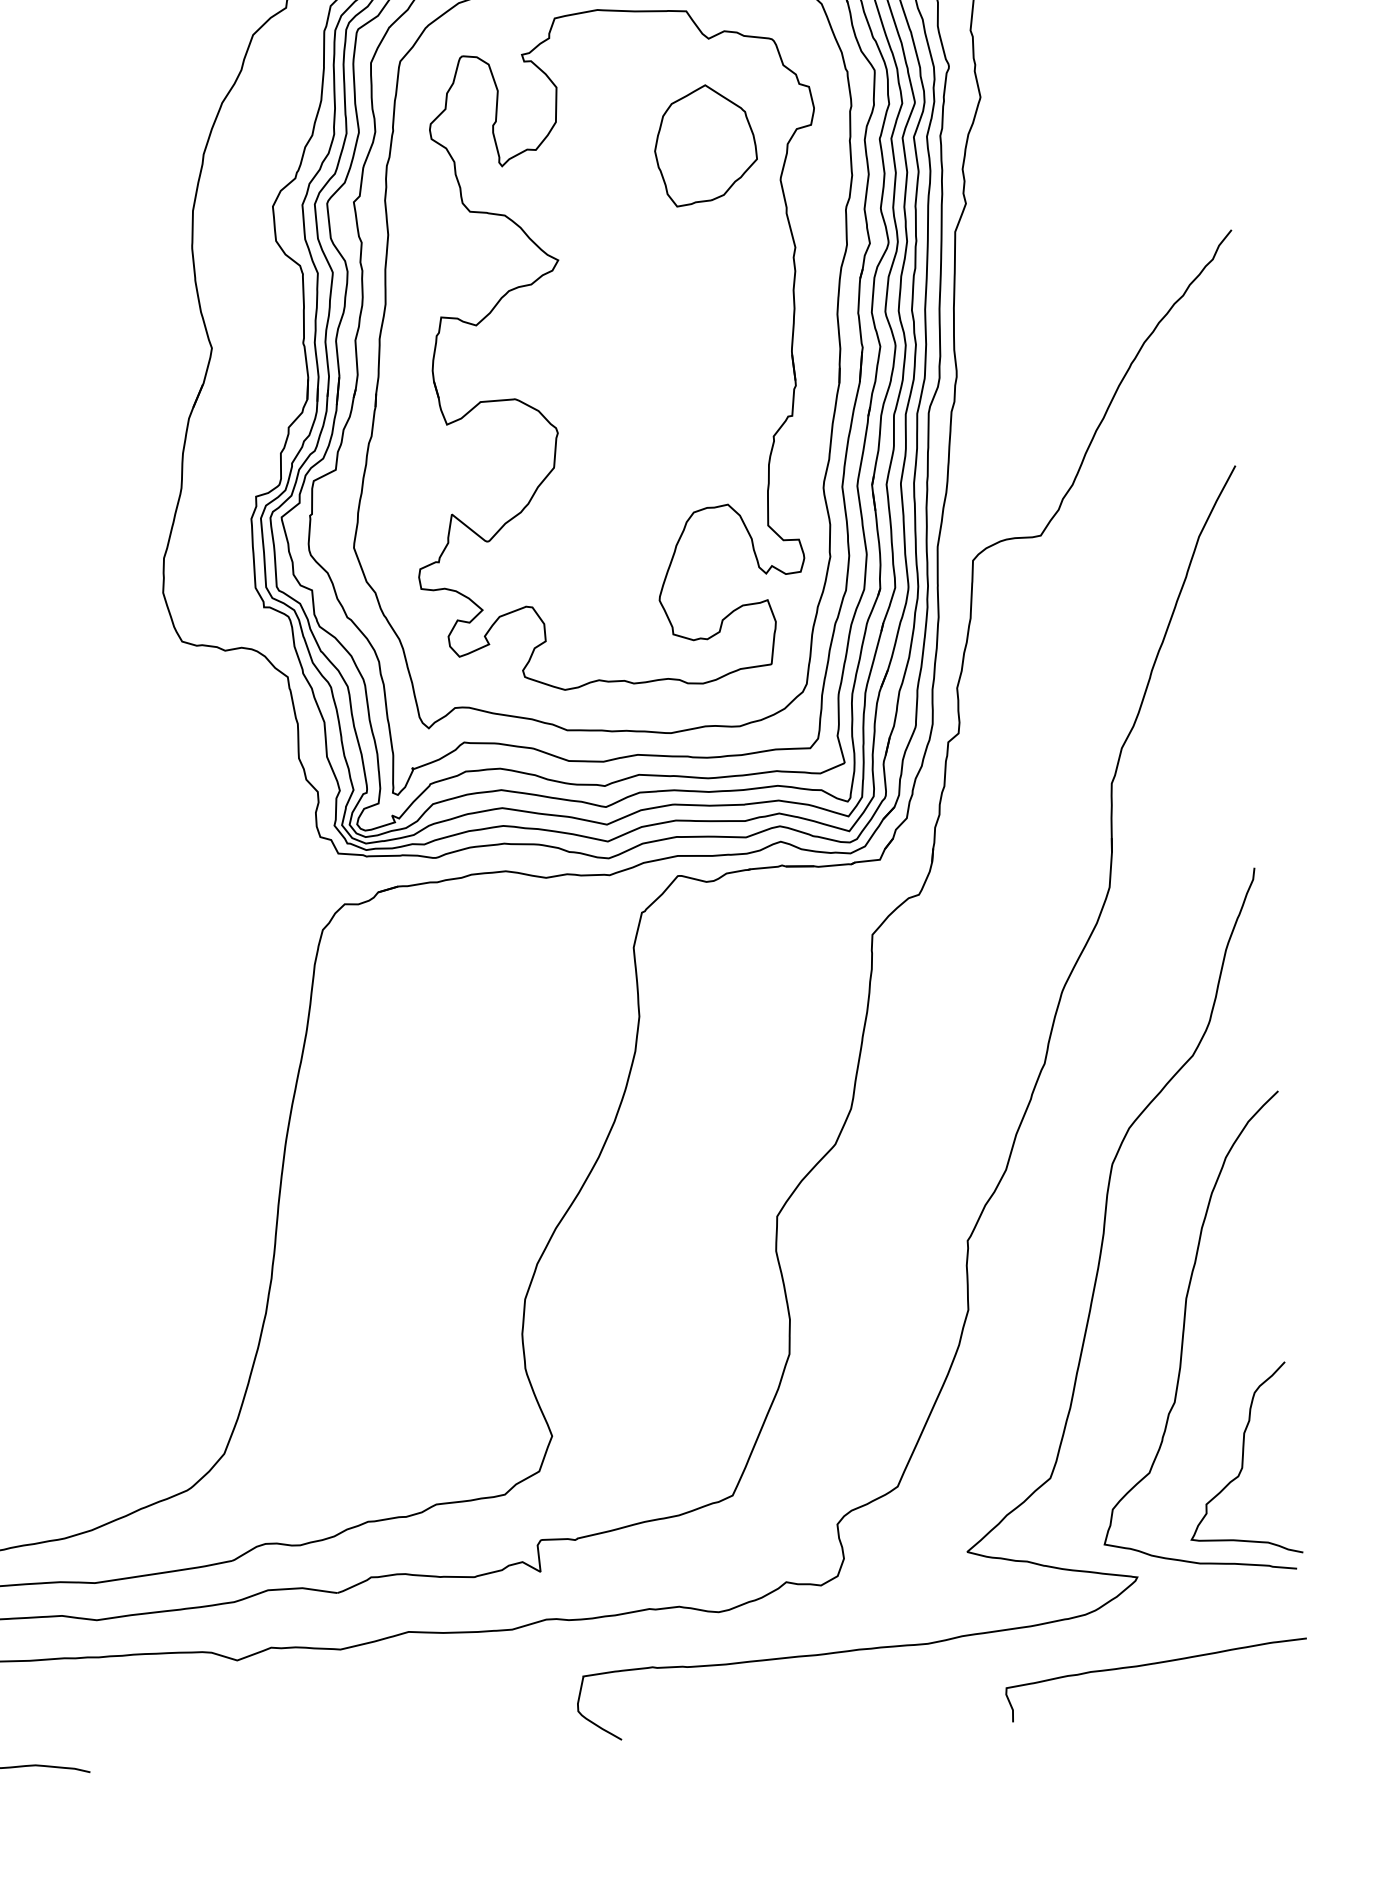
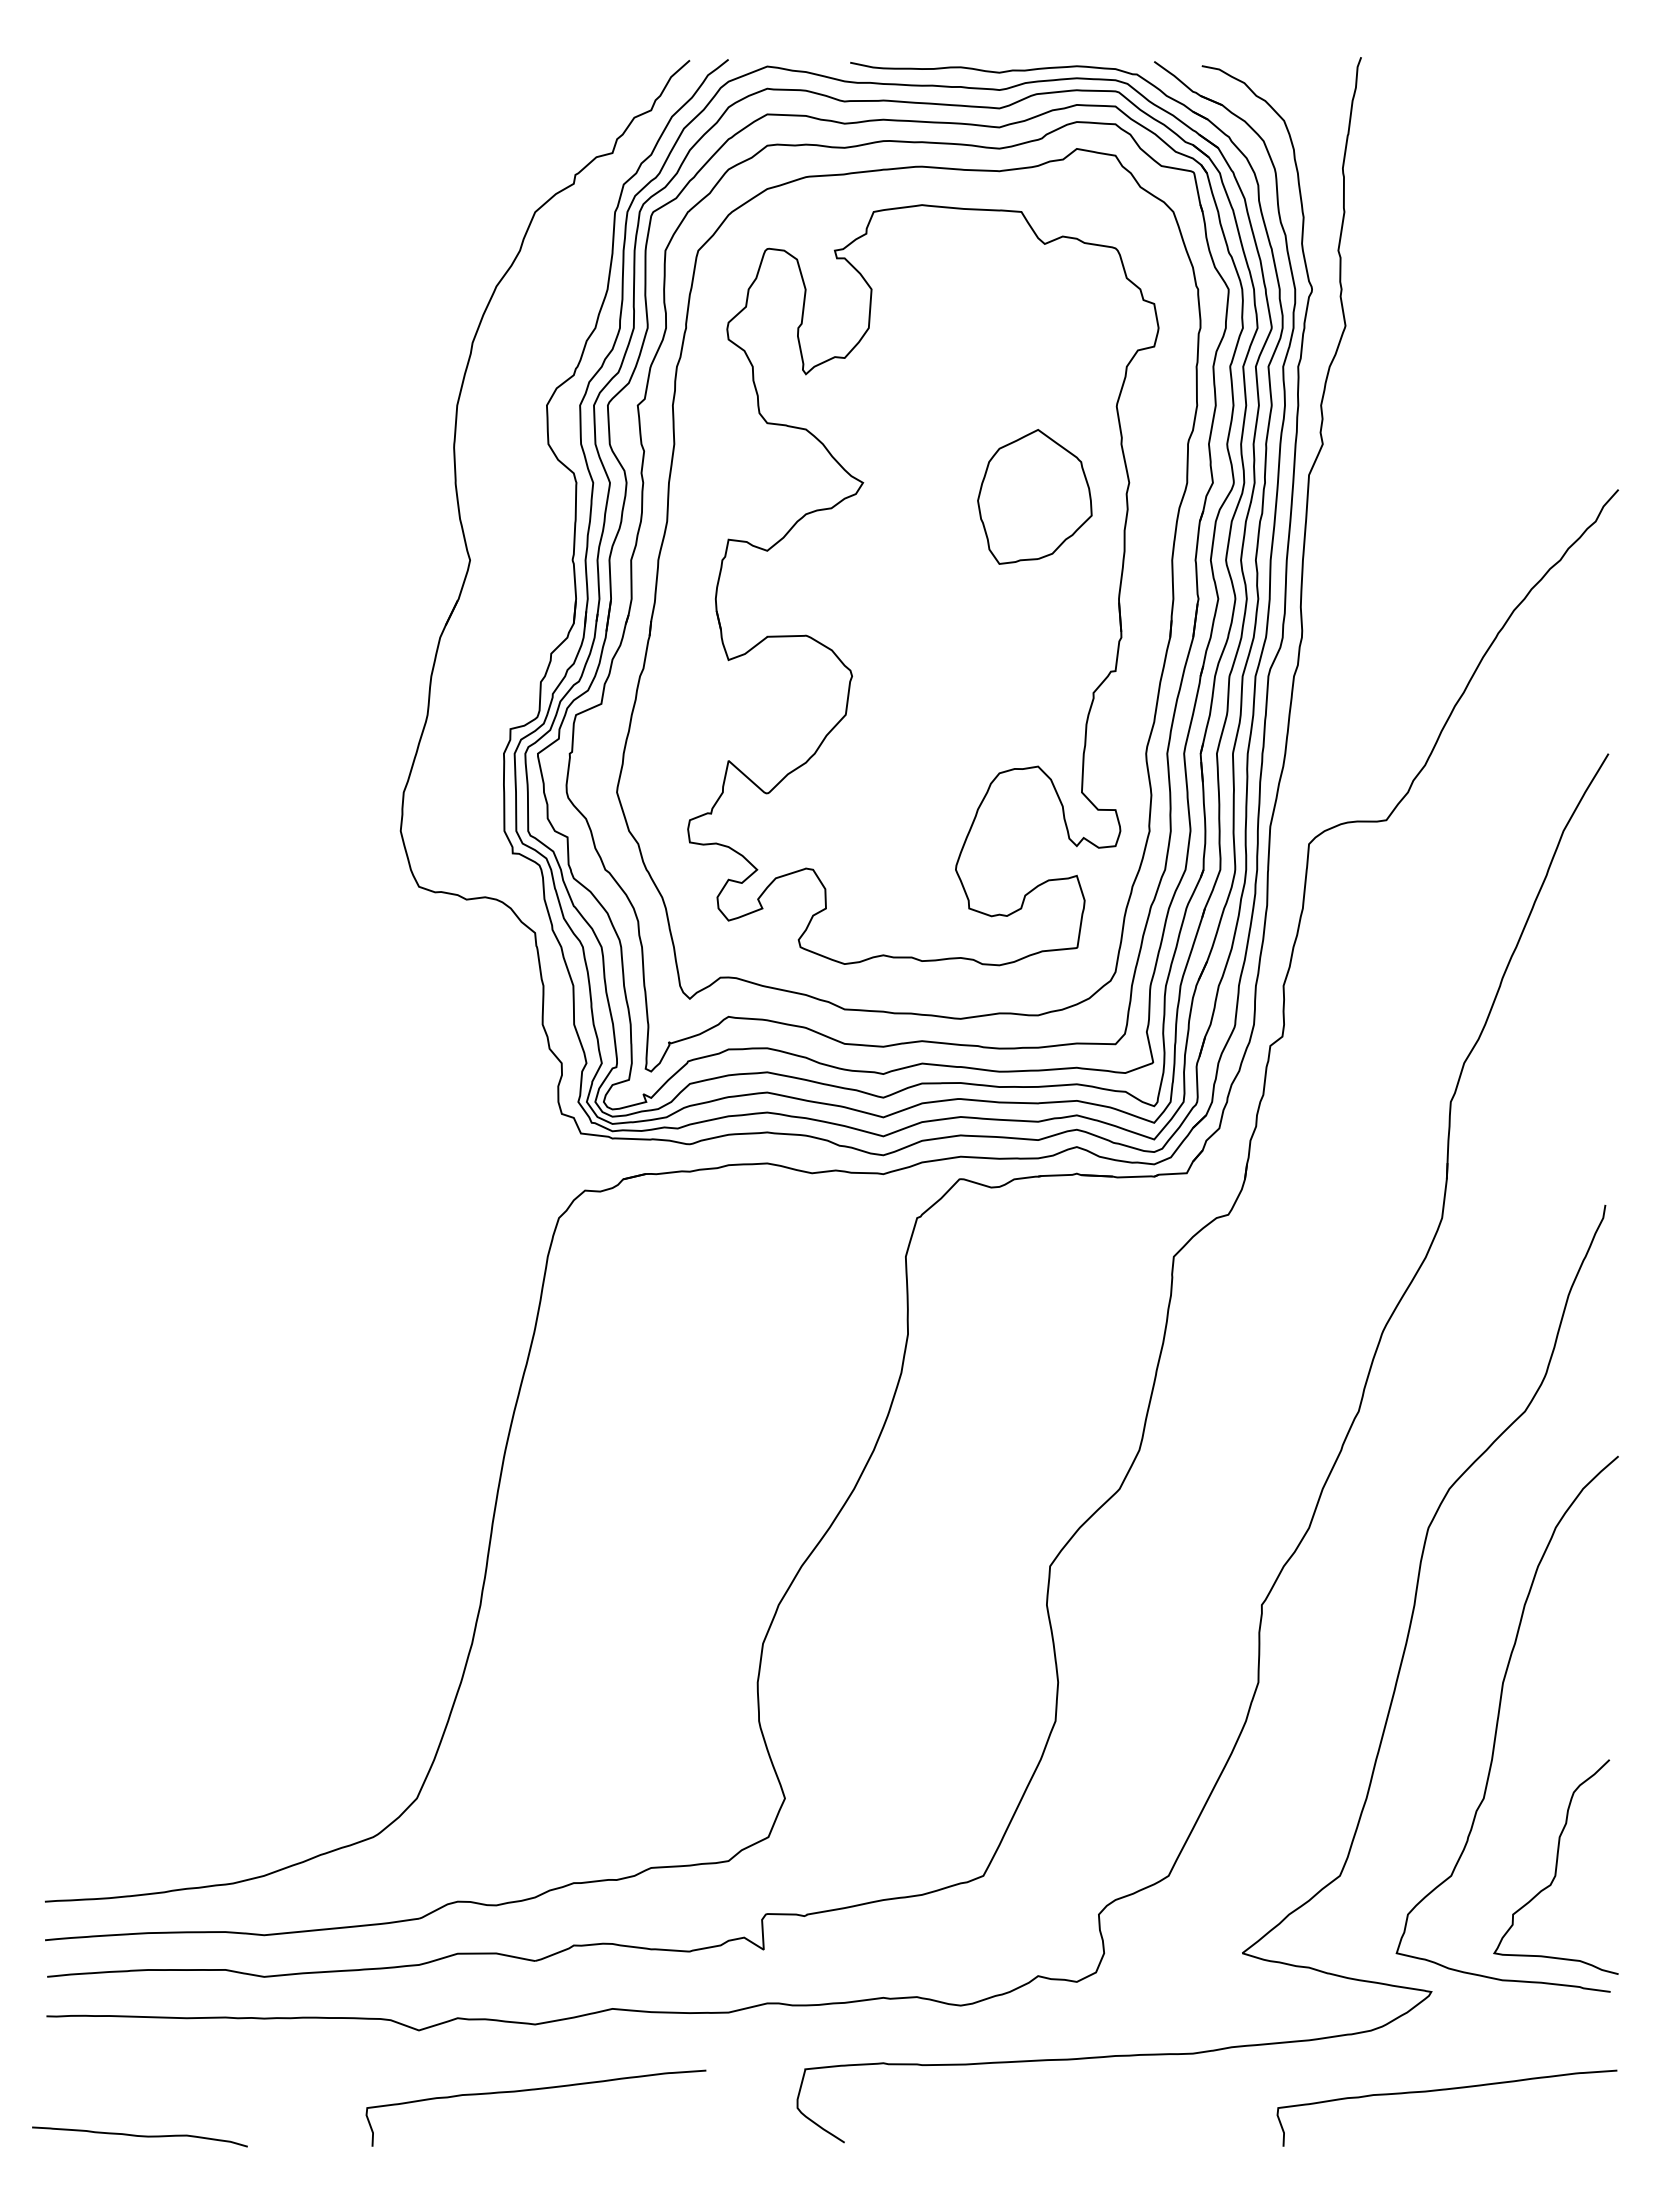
part: (705, 144) -> (1034, 496), moved
curve: (344, 1708) -> (535, 2090), added

